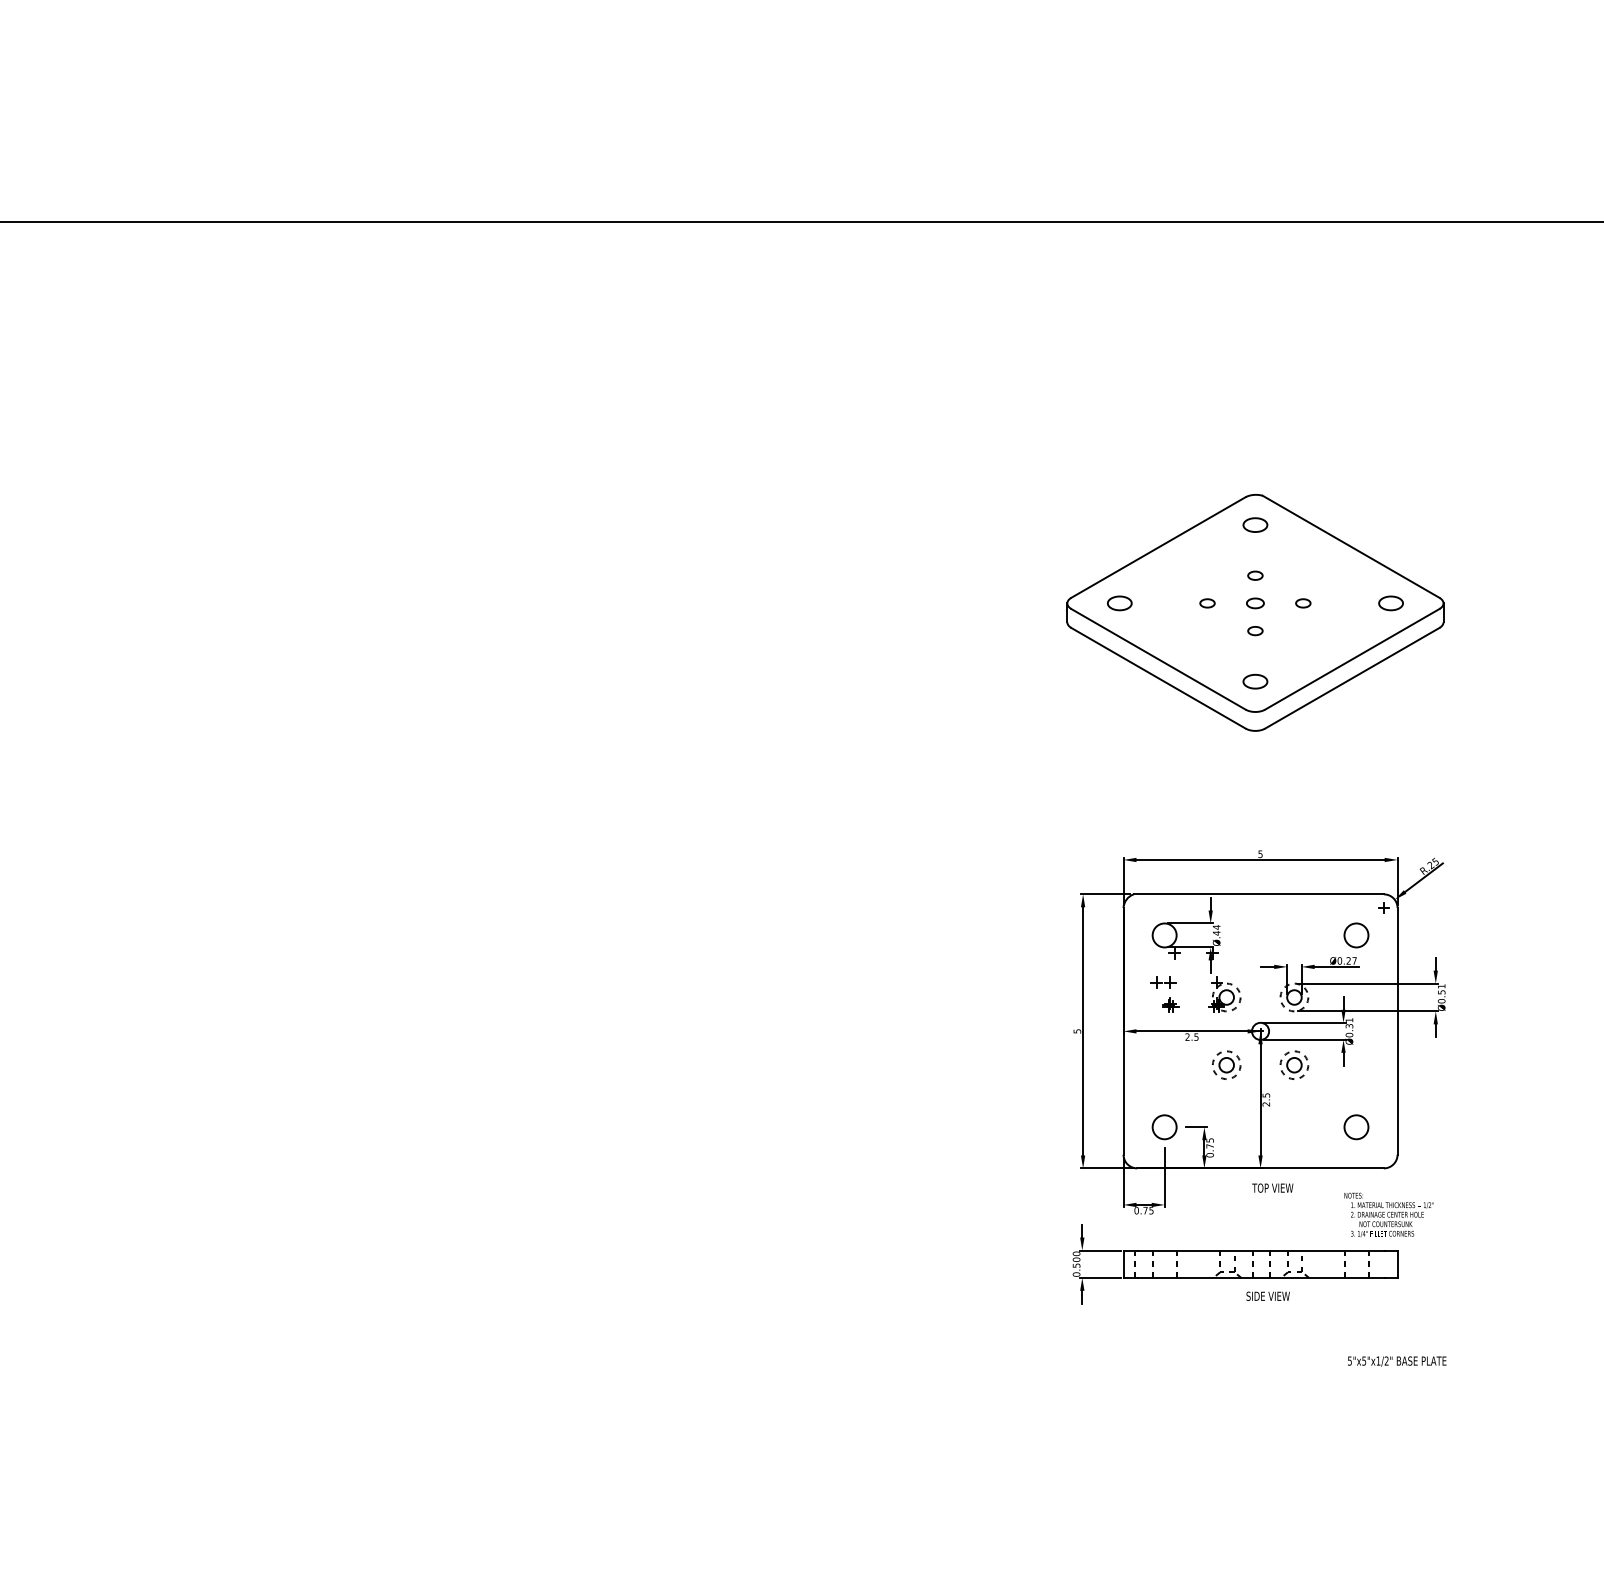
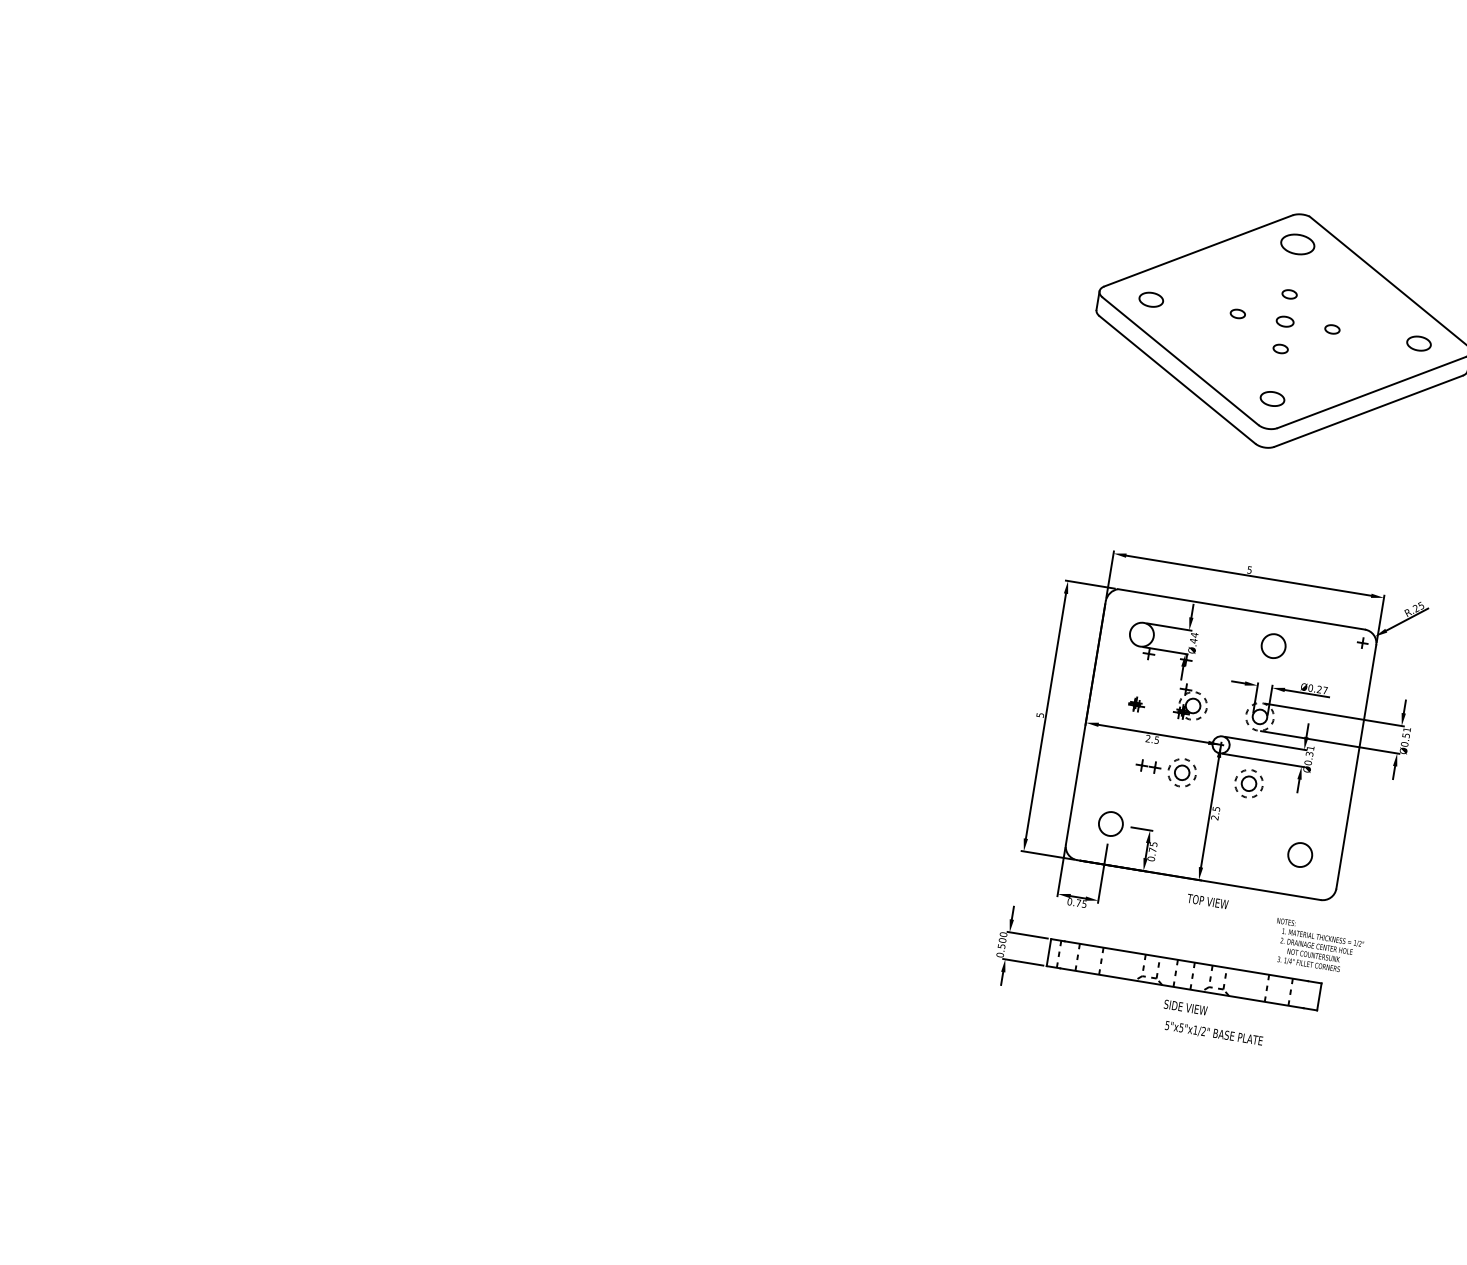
part: (1255, 524) -> (1297, 243), size x1.4
circle: (1356, 935) -> (1273, 646), moved
part: (1163, 982) -> (1148, 766), moved
text: (1397, 1361) -> (1214, 1033), moved

